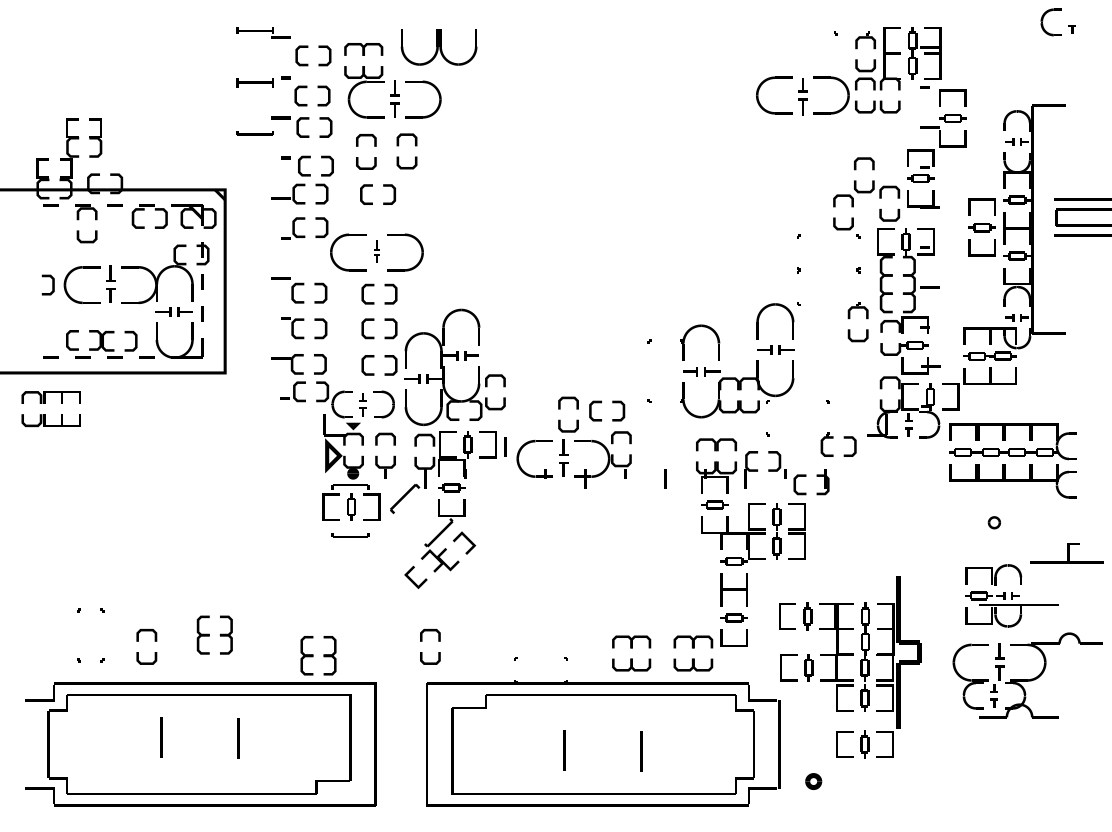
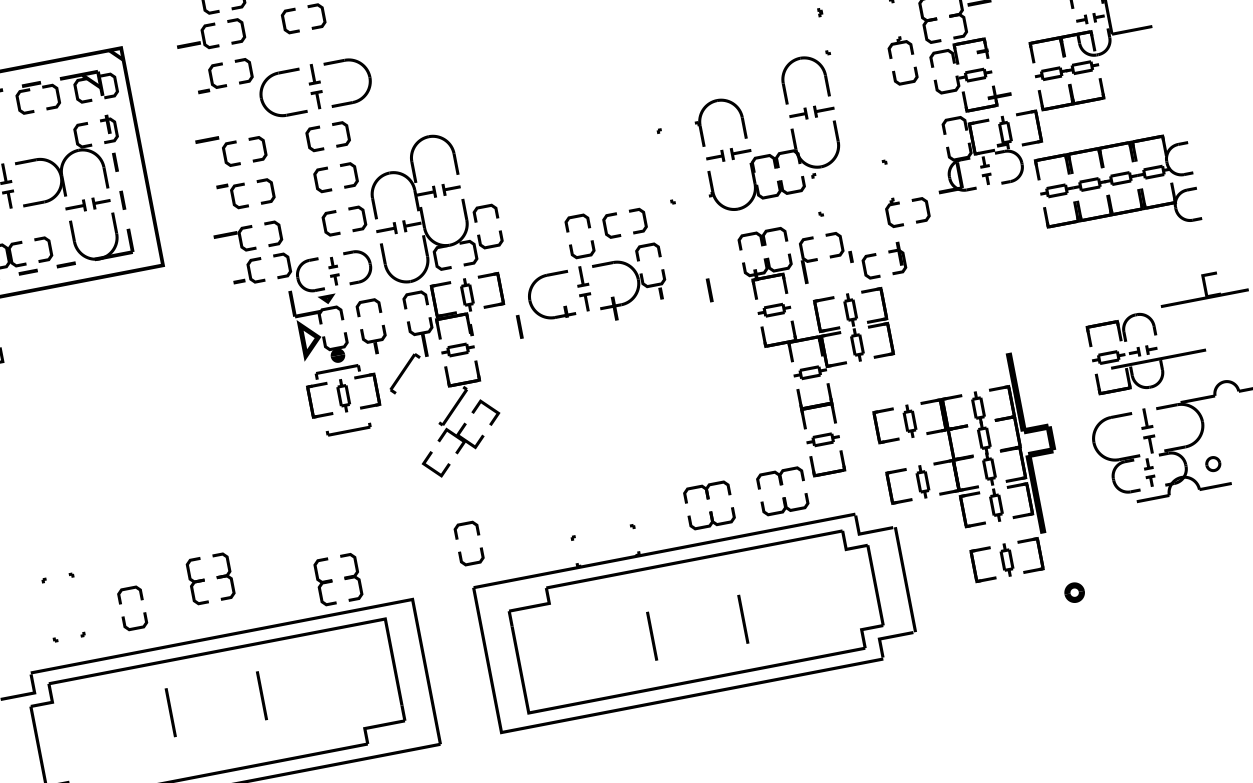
part: (376, 251) -> (314, 86), size x1.67
line: (505, 446) -> (519, 326), moved
part: (993, 522) -> (1212, 463), moved
part: (813, 781) -> (1074, 592), moved

